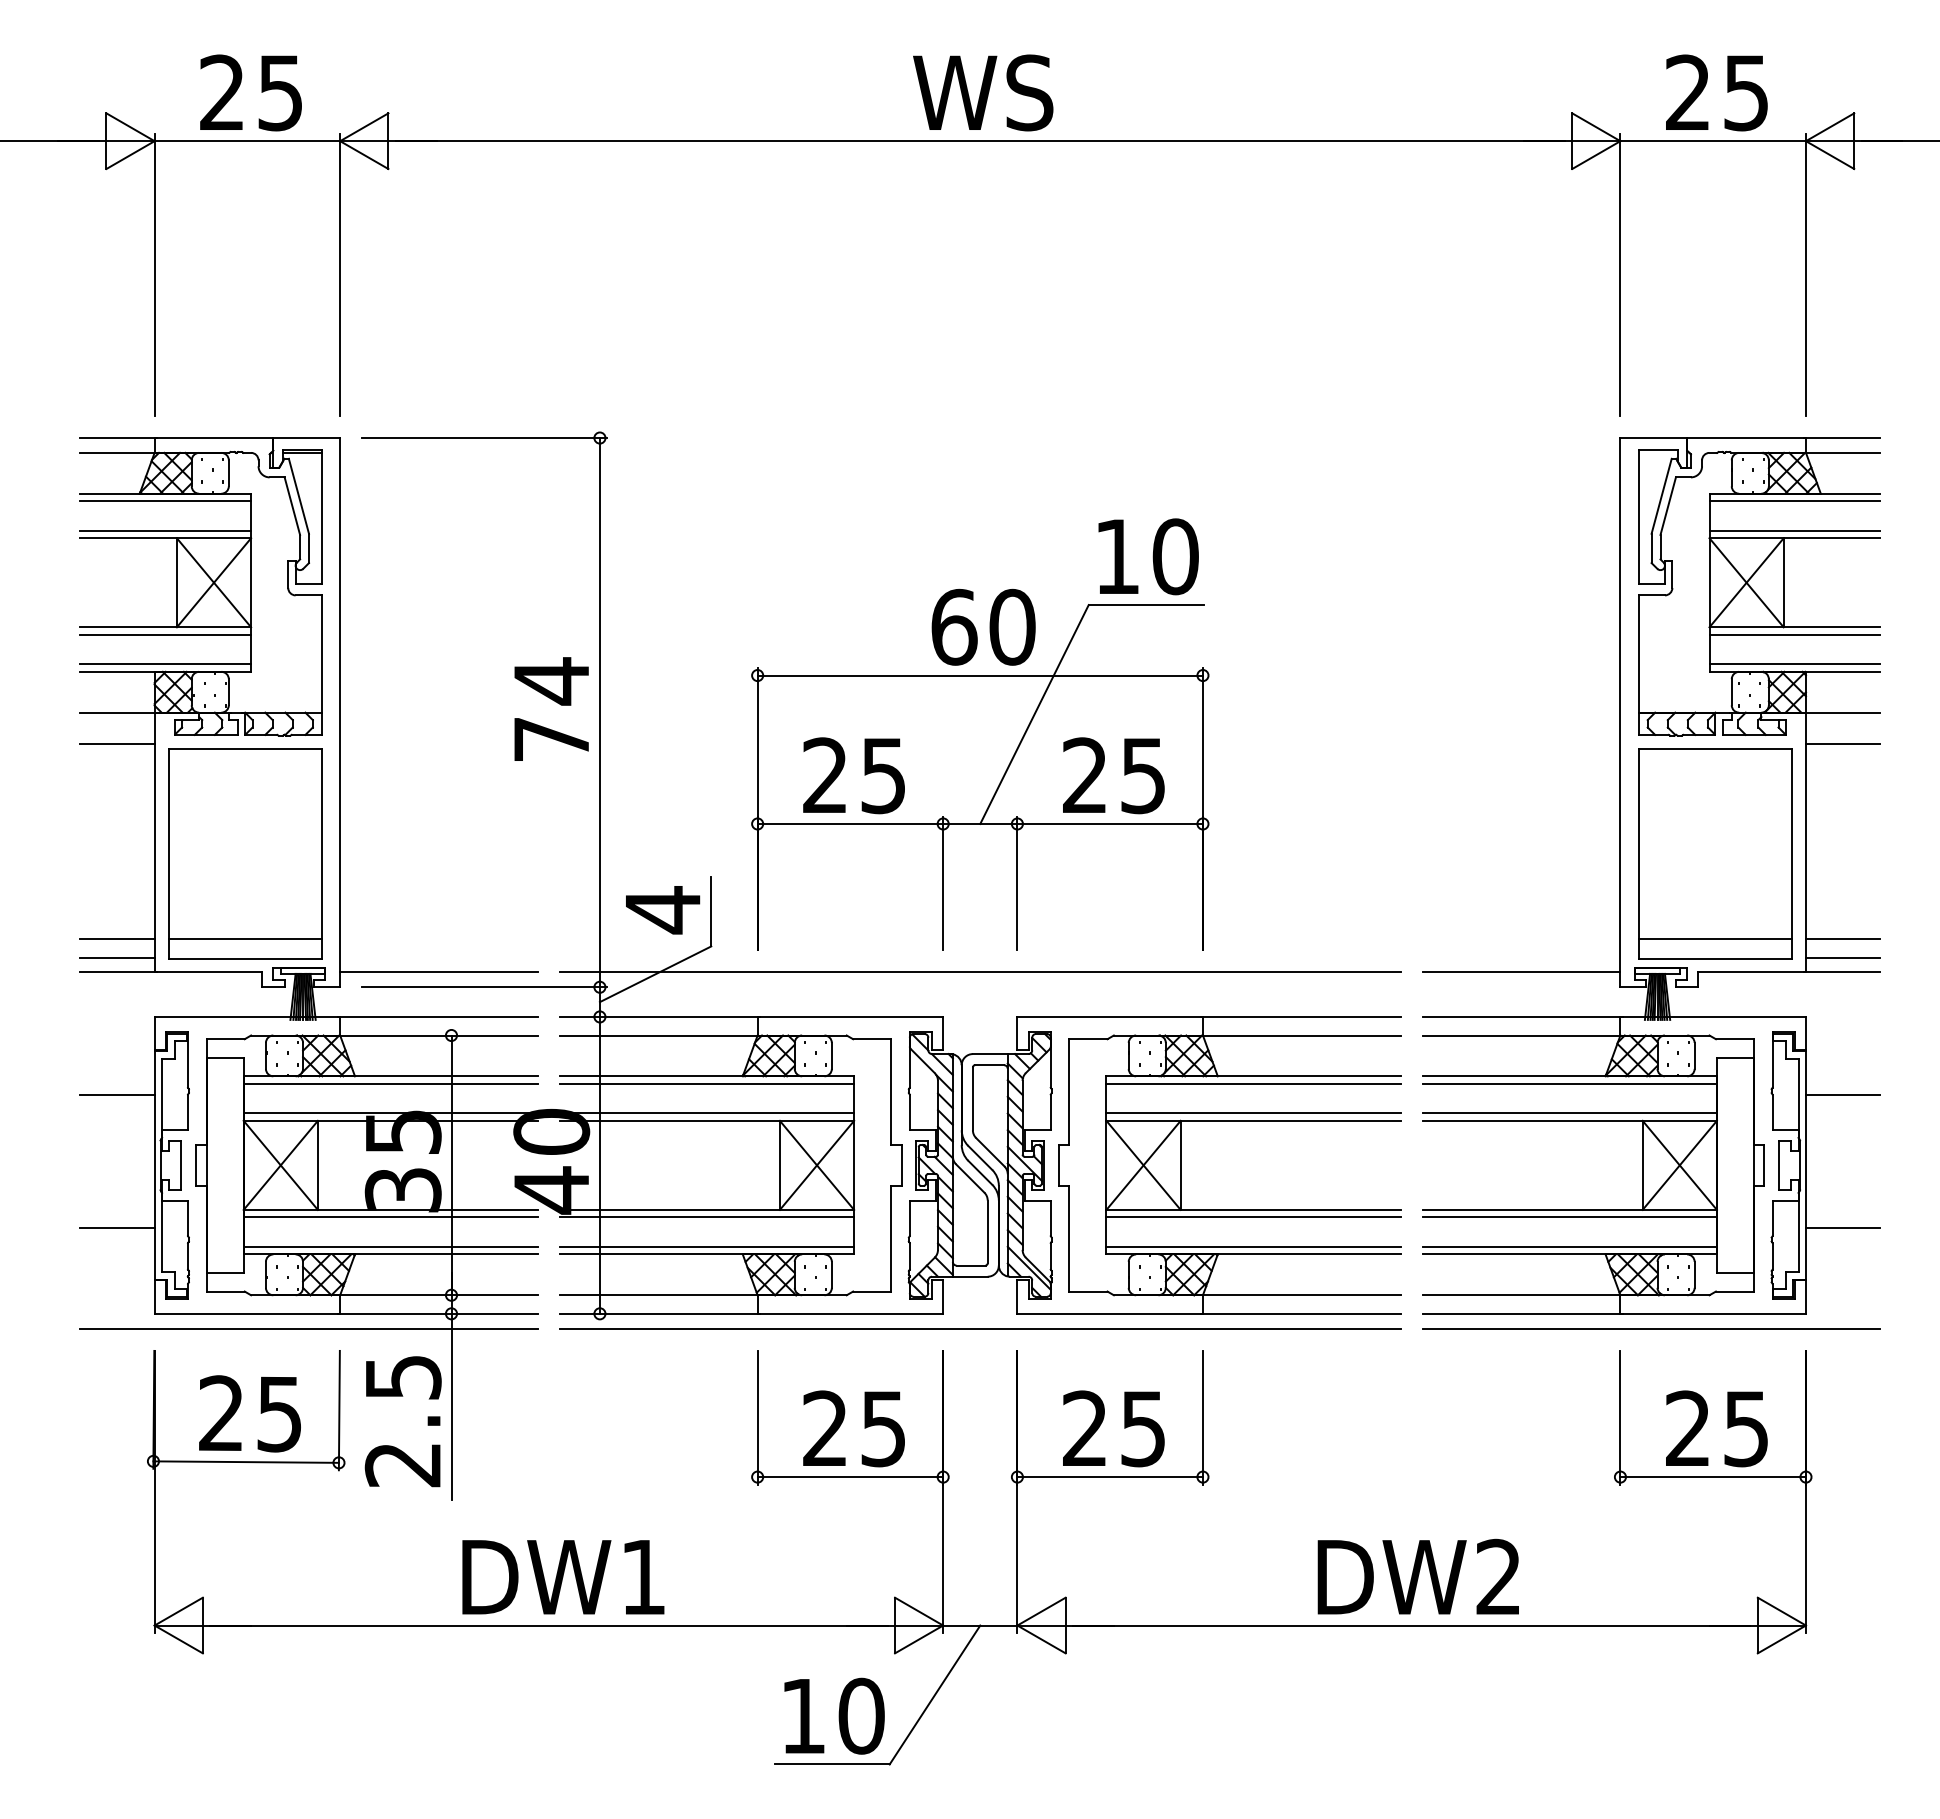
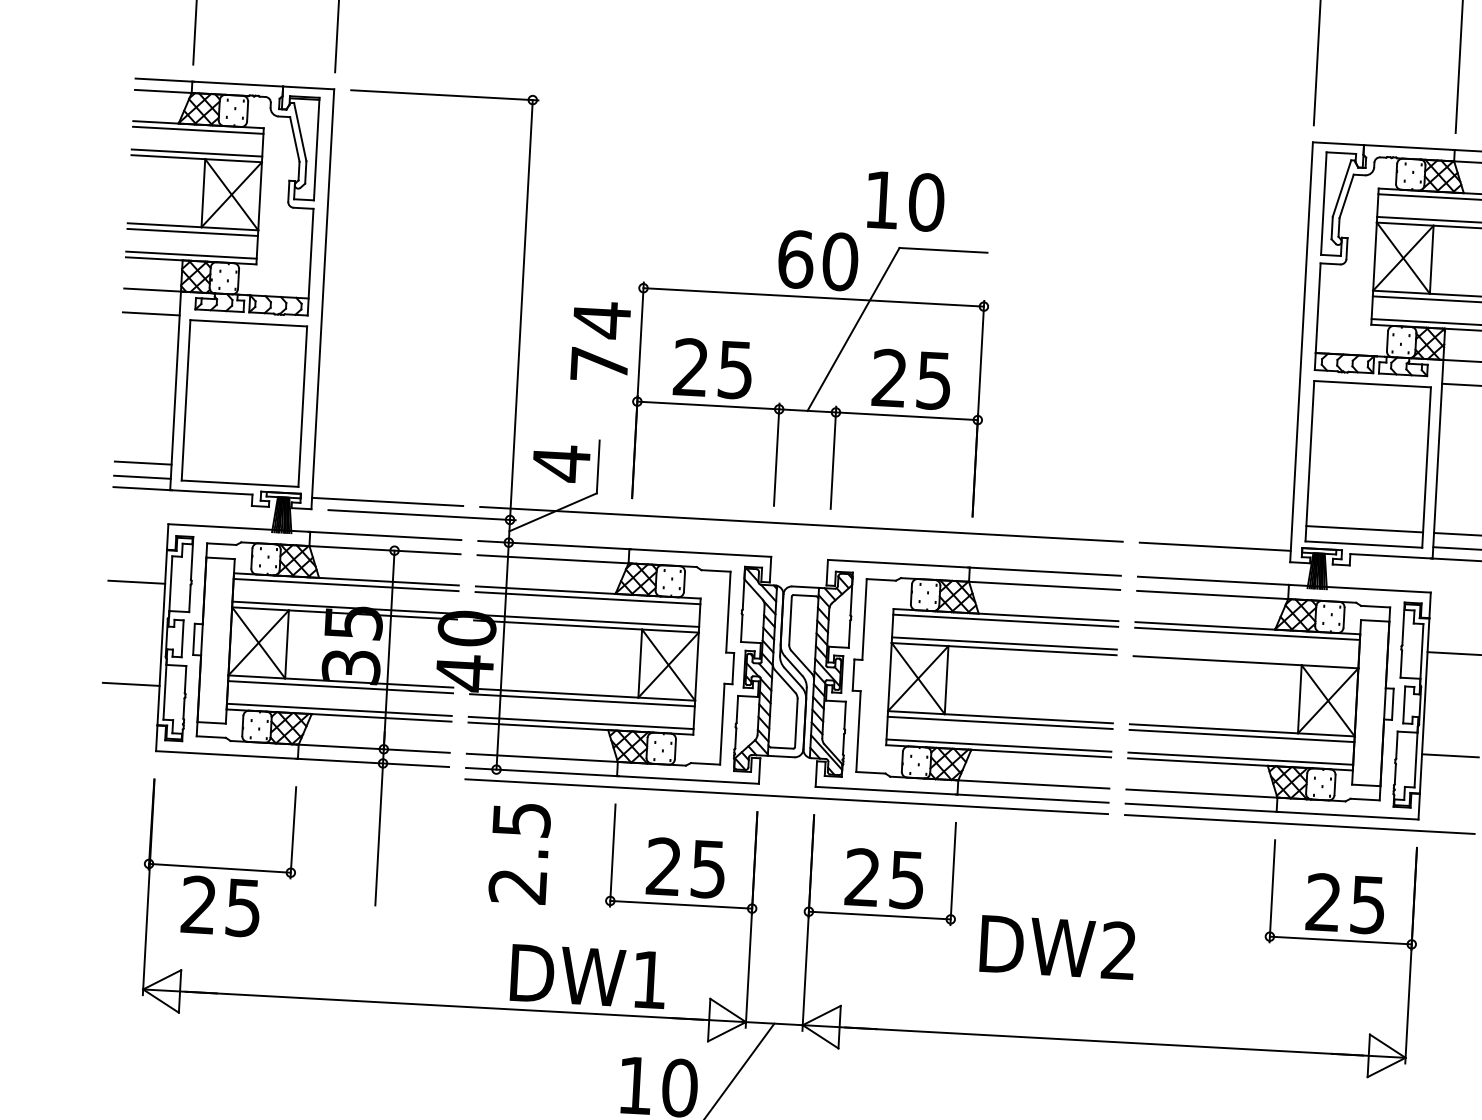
text: (1148, 556) -> (905, 201), moved
text: (551, 708) -> (600, 341), moved
line: (244, 939) -> (240, 468), removed
line: (1569, 1113) -> (1246, 656), removed
line: (308, 1328) -> (273, 768), removed
text: (249, 1413) -> (220, 906), moved
text: (402, 1421) -> (519, 853), moved
text: (1417, 1576) -> (1057, 946), moved
text: (563, 1577) -> (588, 976), moved

